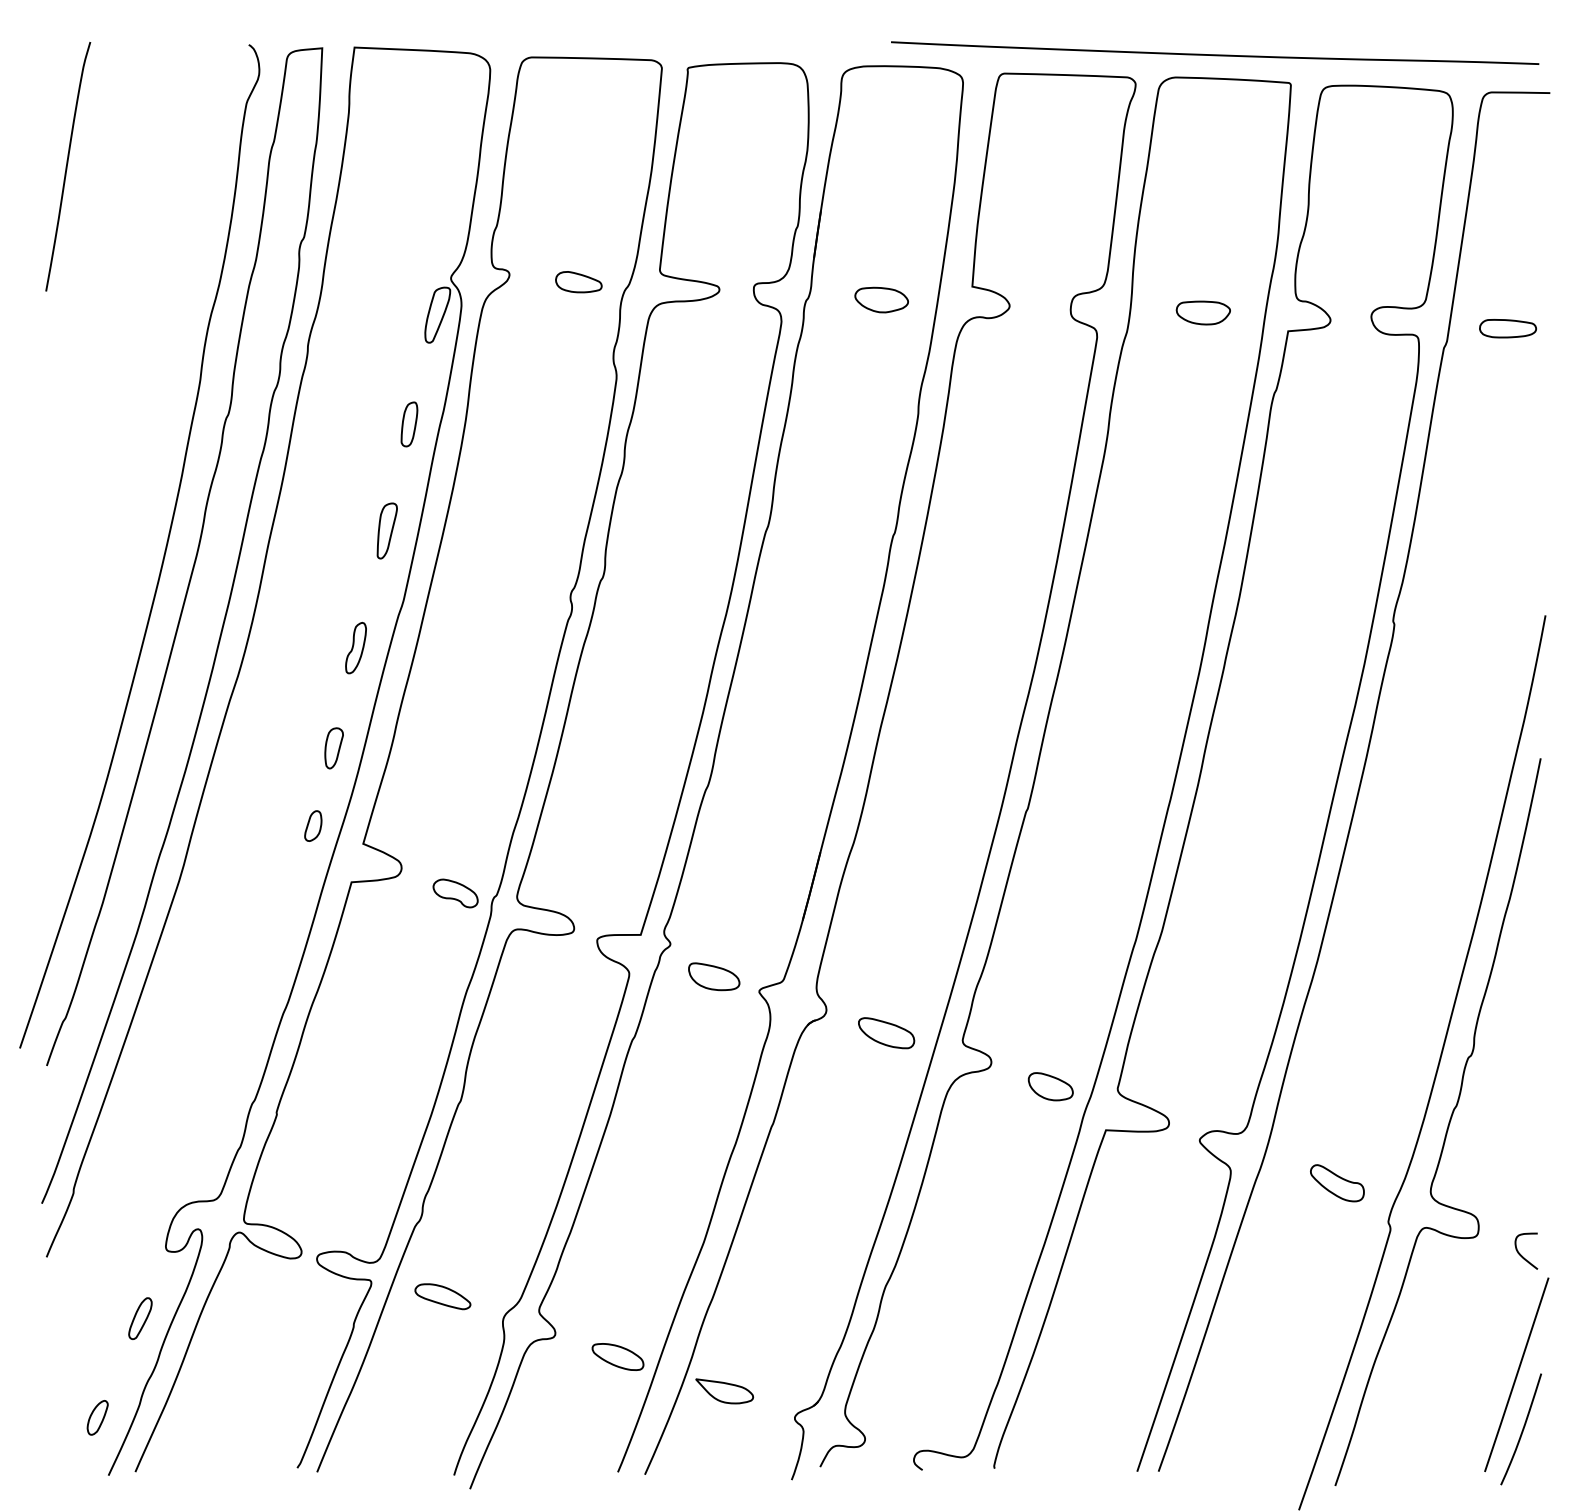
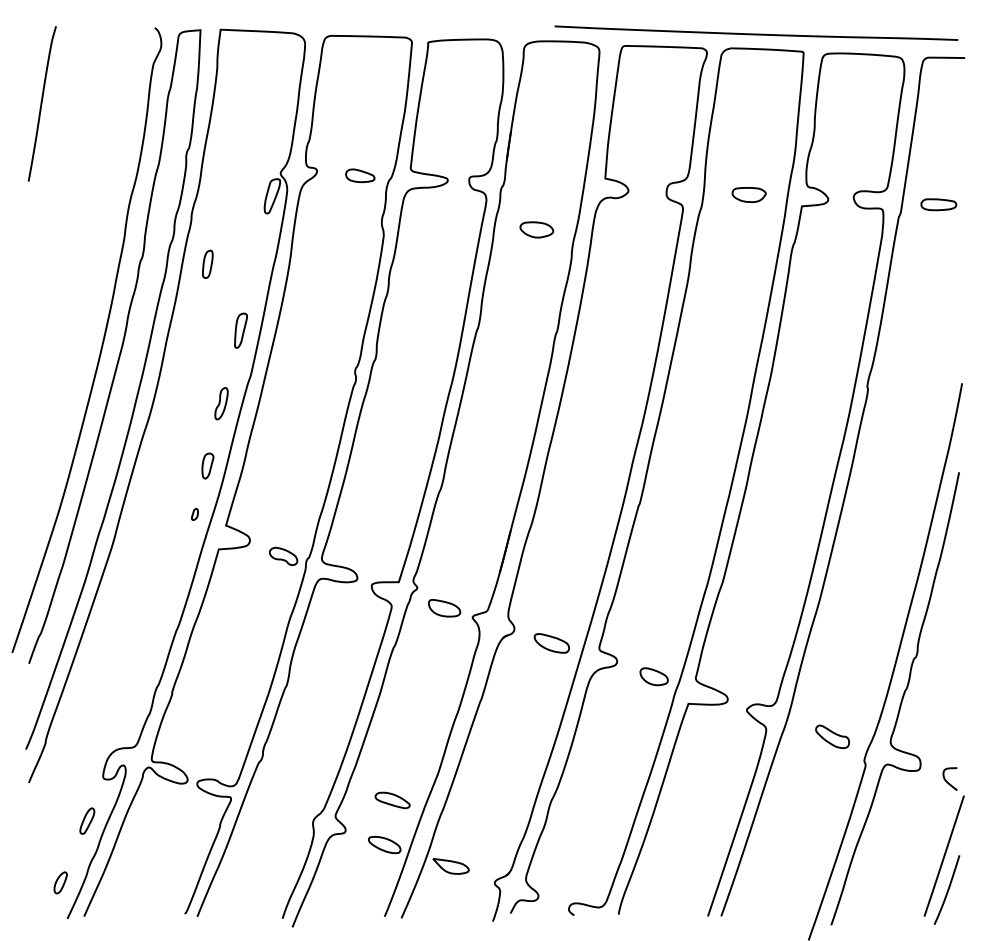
part: (881, 299) -> (536, 229), moved
part: (408, 423) -> (207, 263), moved
part: (312, 826) -> (194, 514), size x0.6
part: (442, 1296) -> (392, 800), moved

